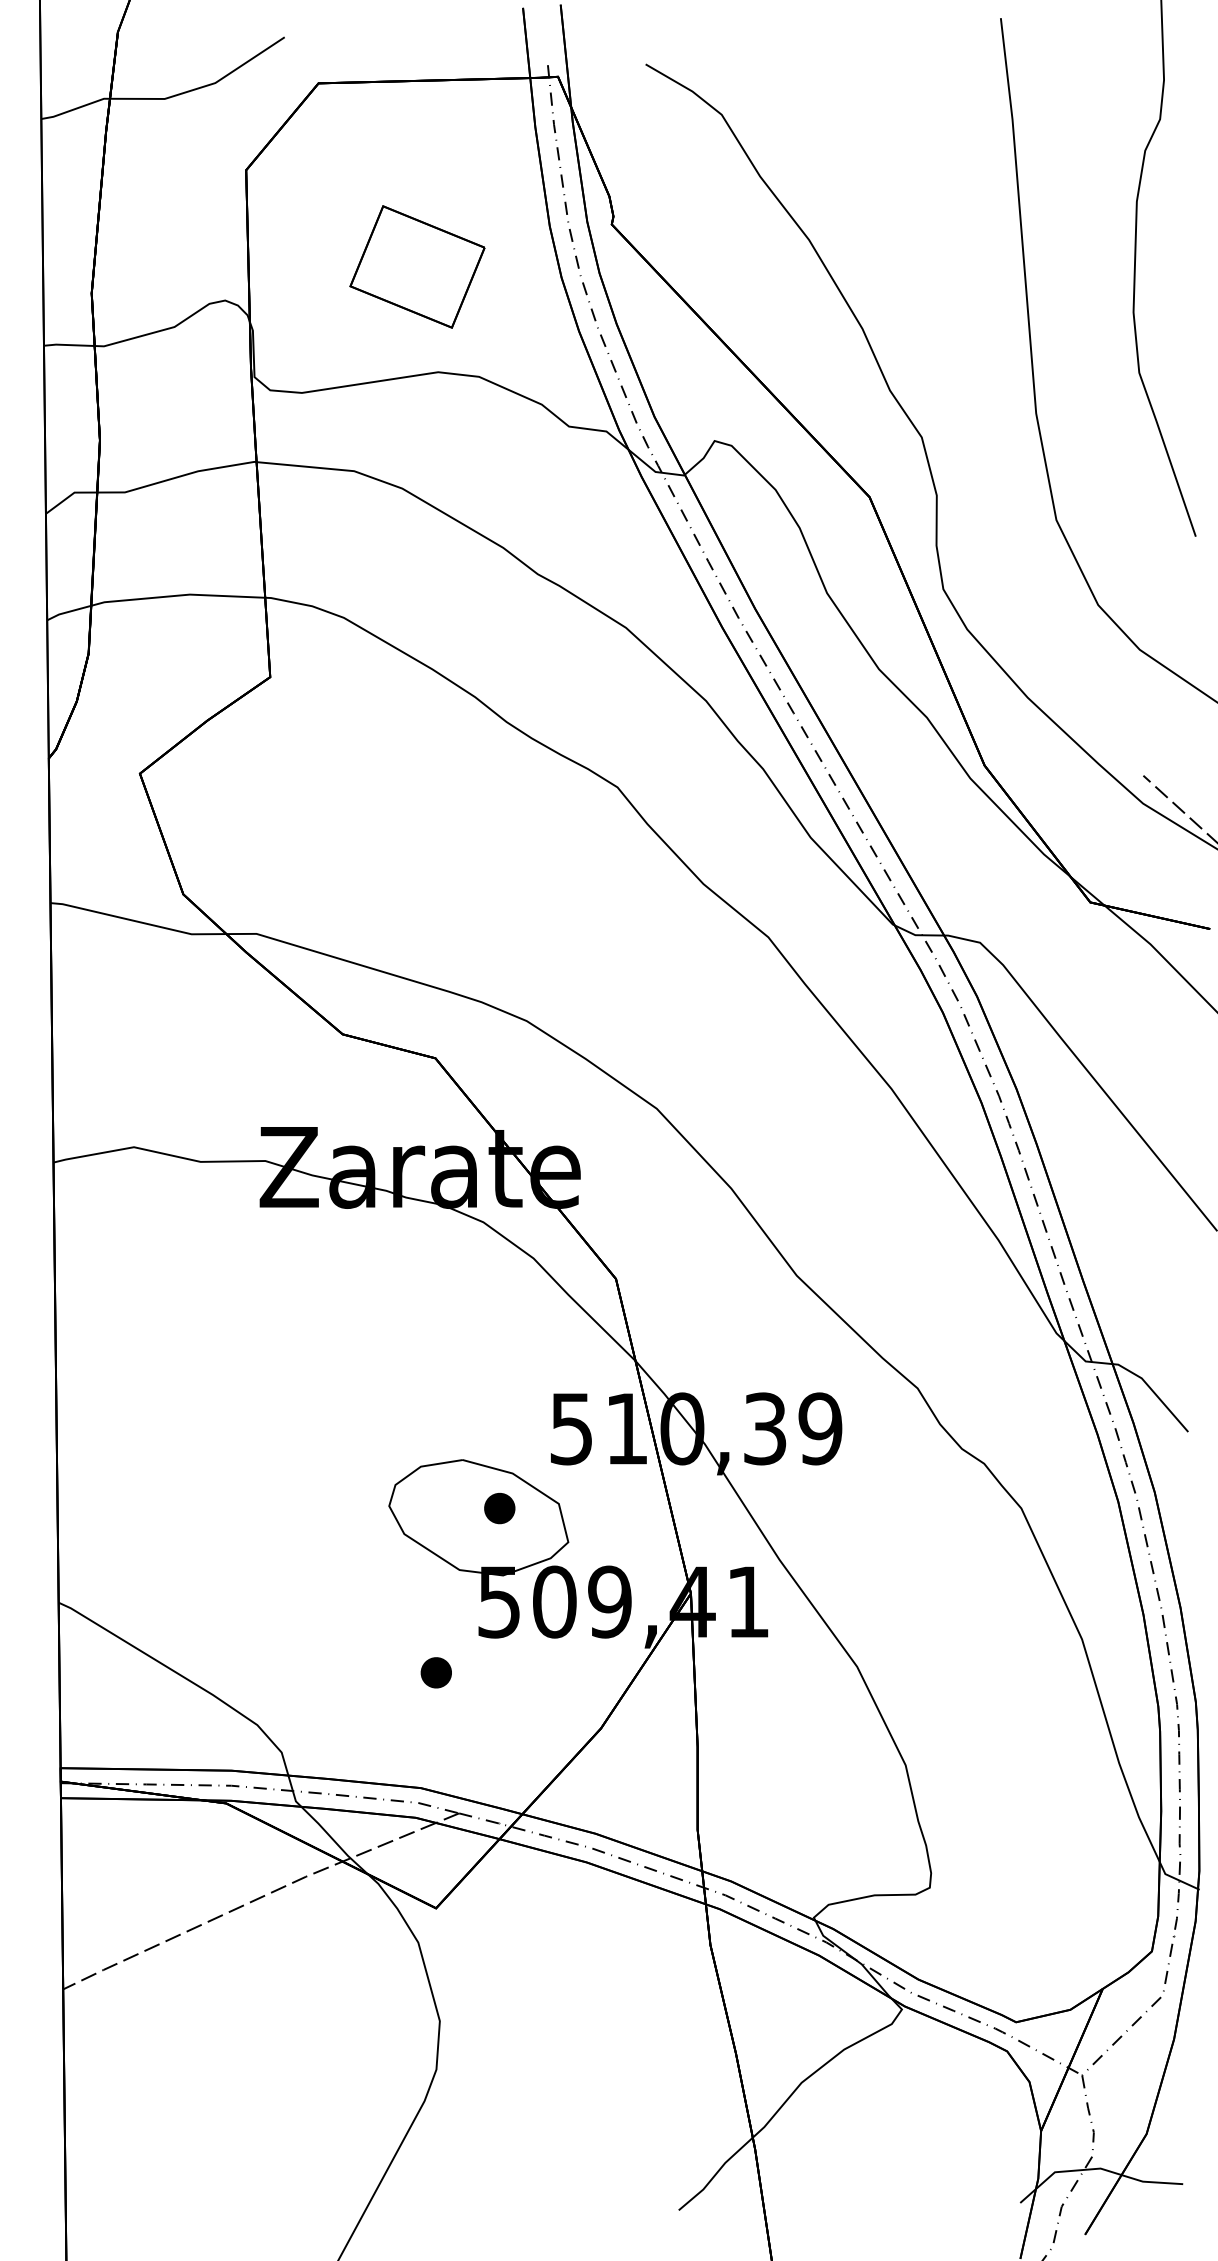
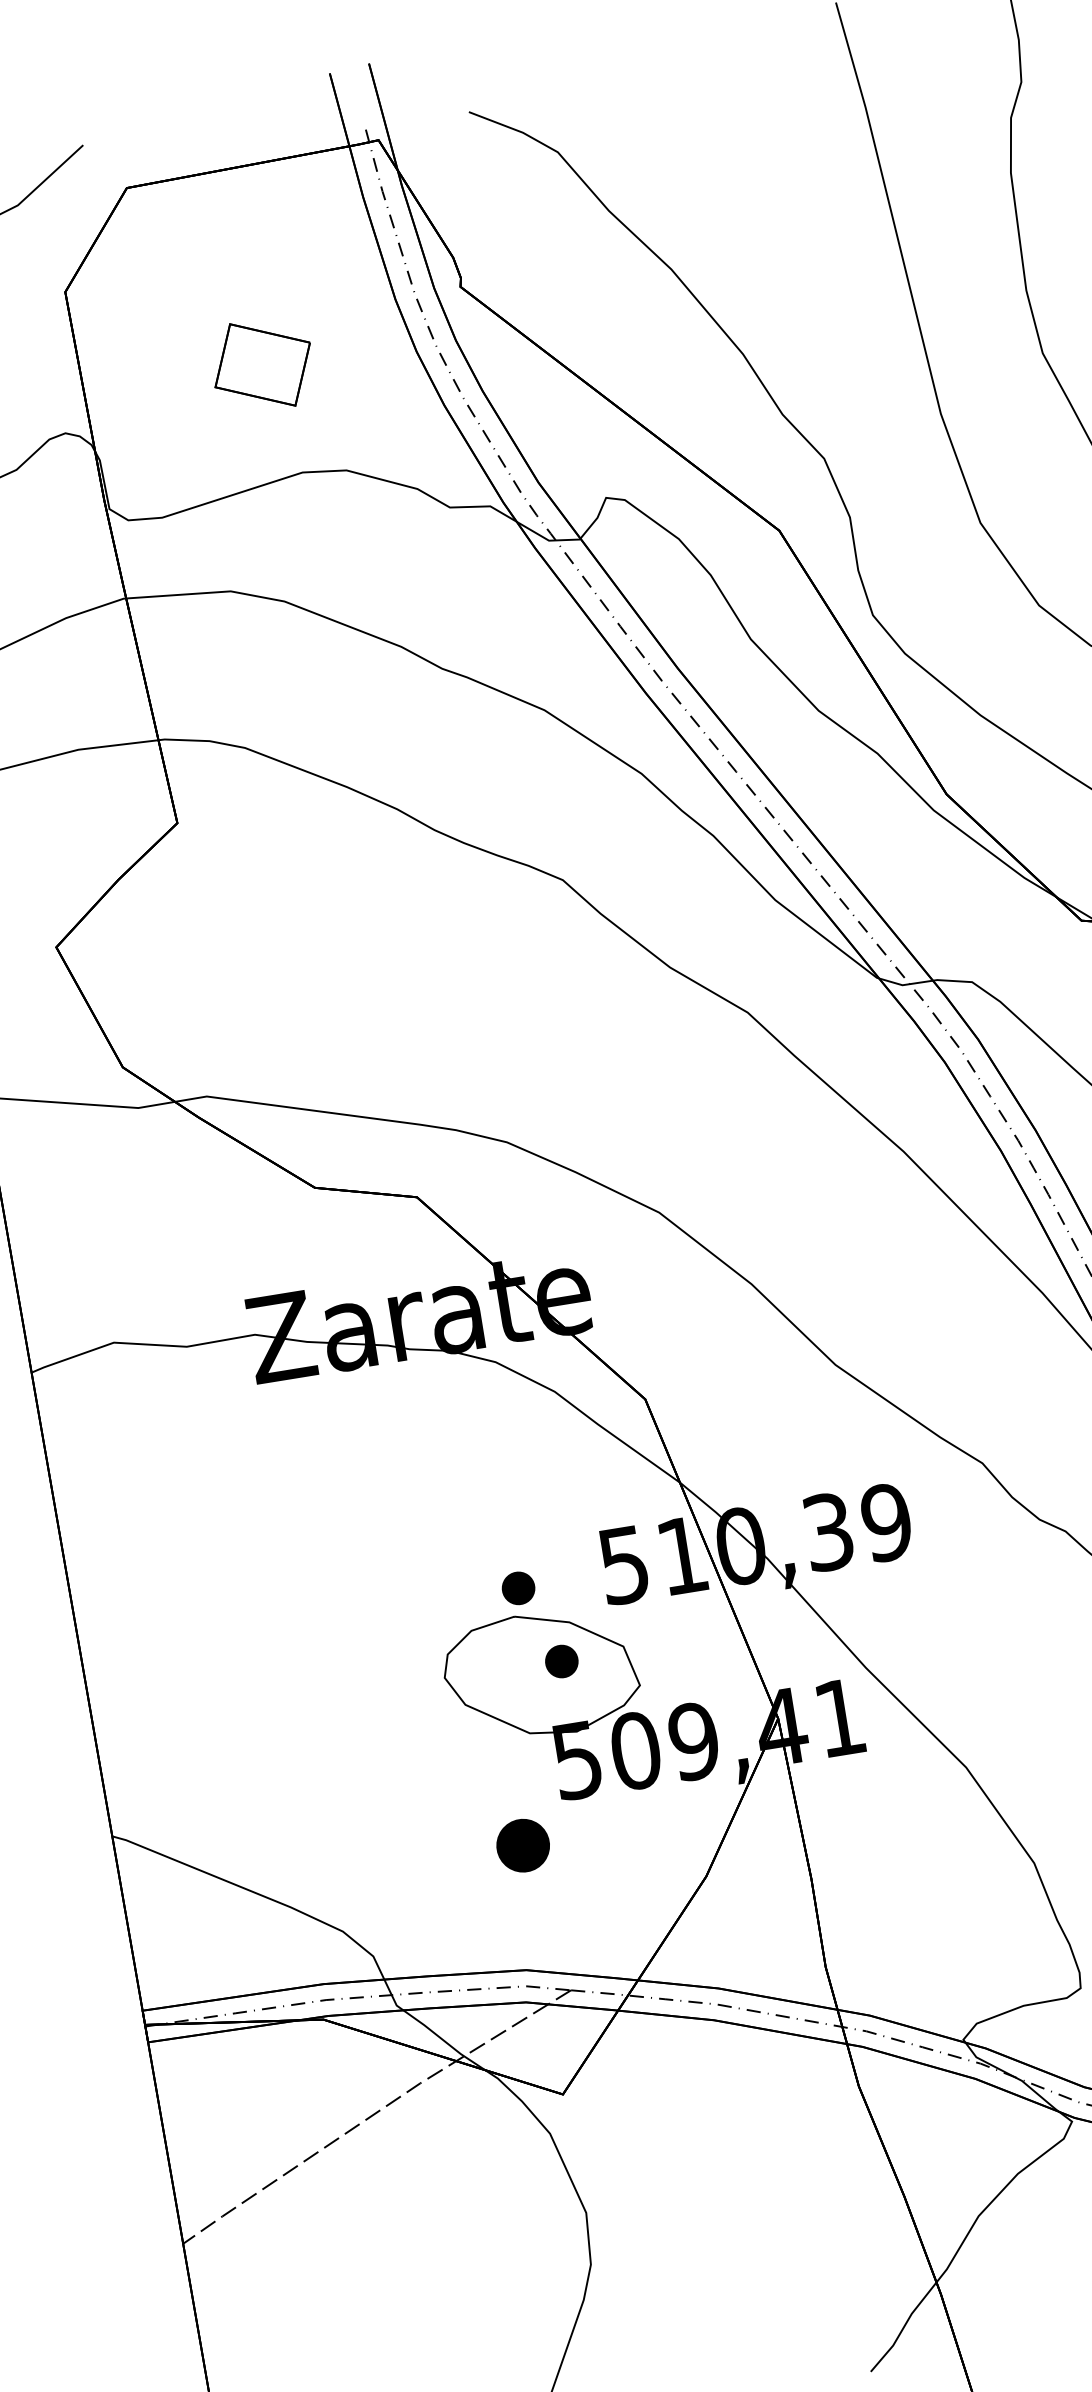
part: (417, 266) -> (262, 364), size x0.7
part: (470, 1434) -> (518, 1588), added
part: (435, 1672) -> (522, 1845), size x1.6

